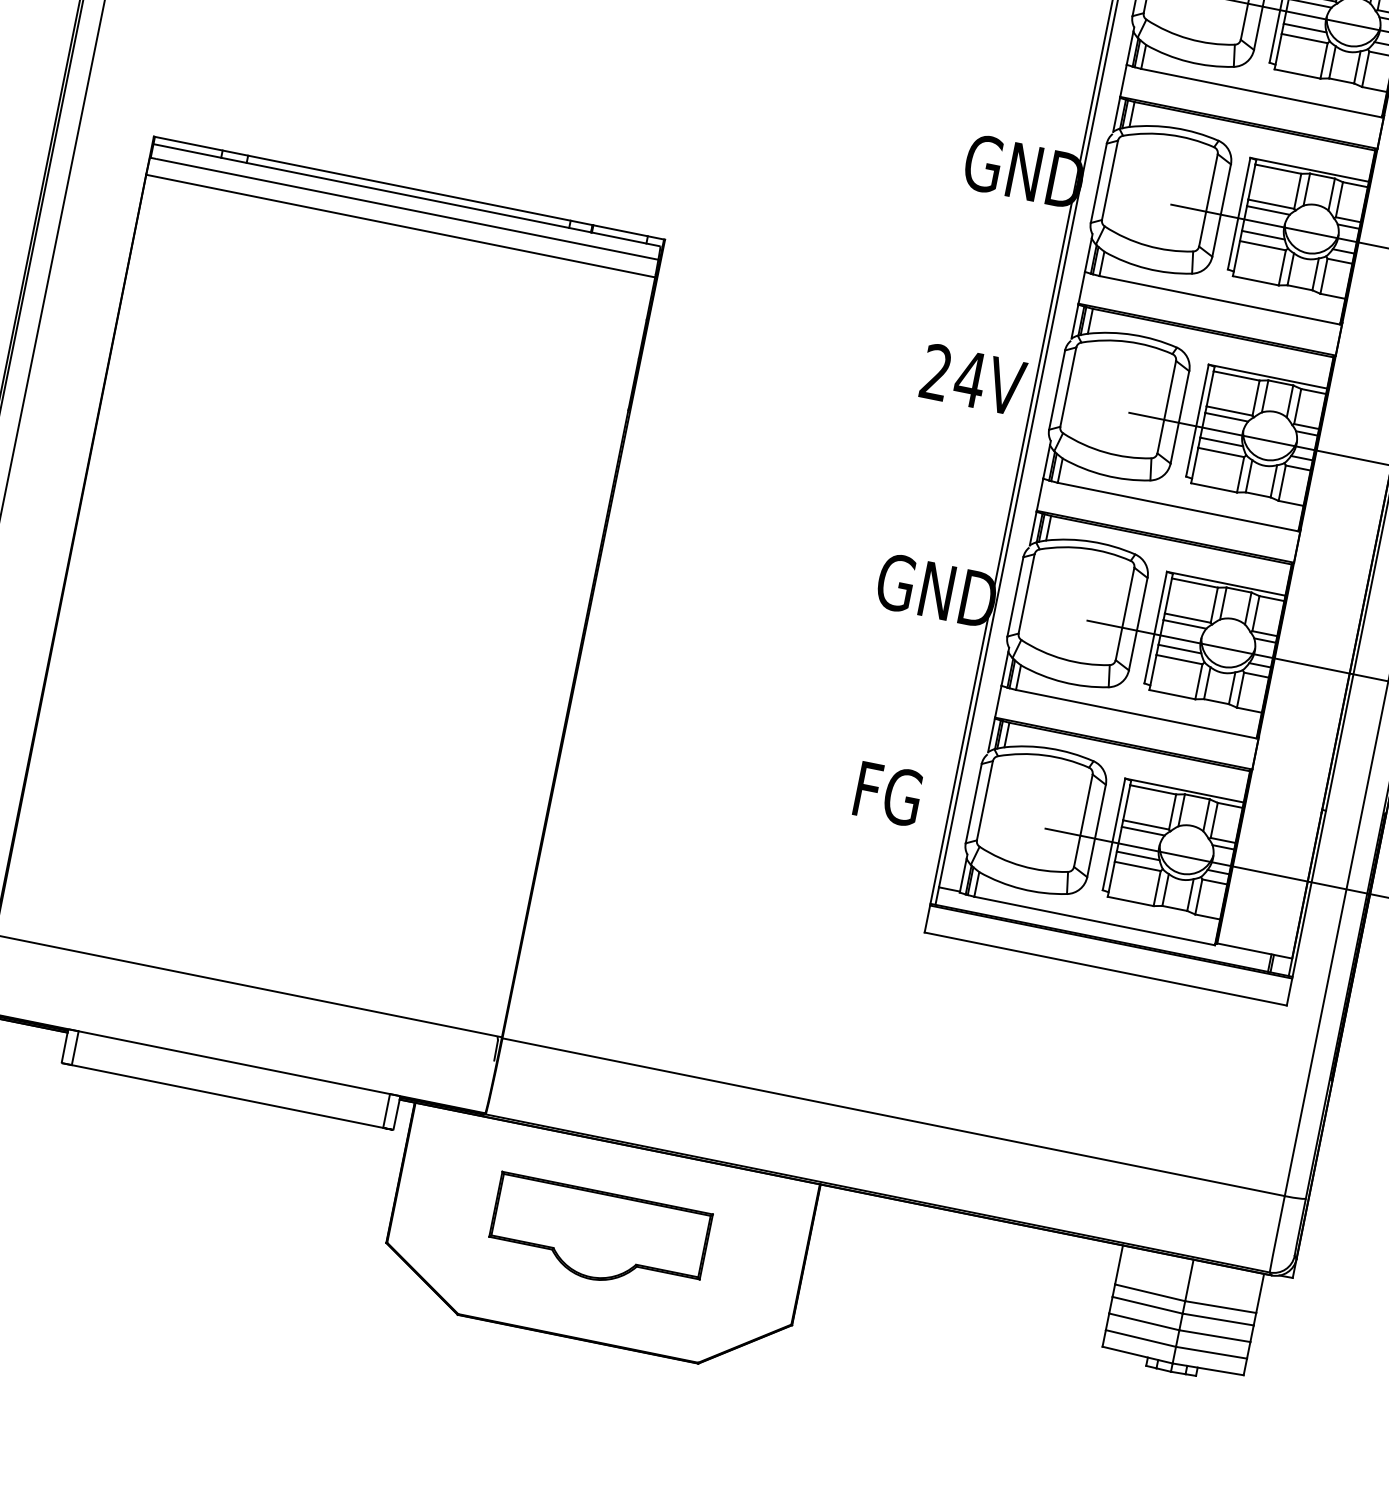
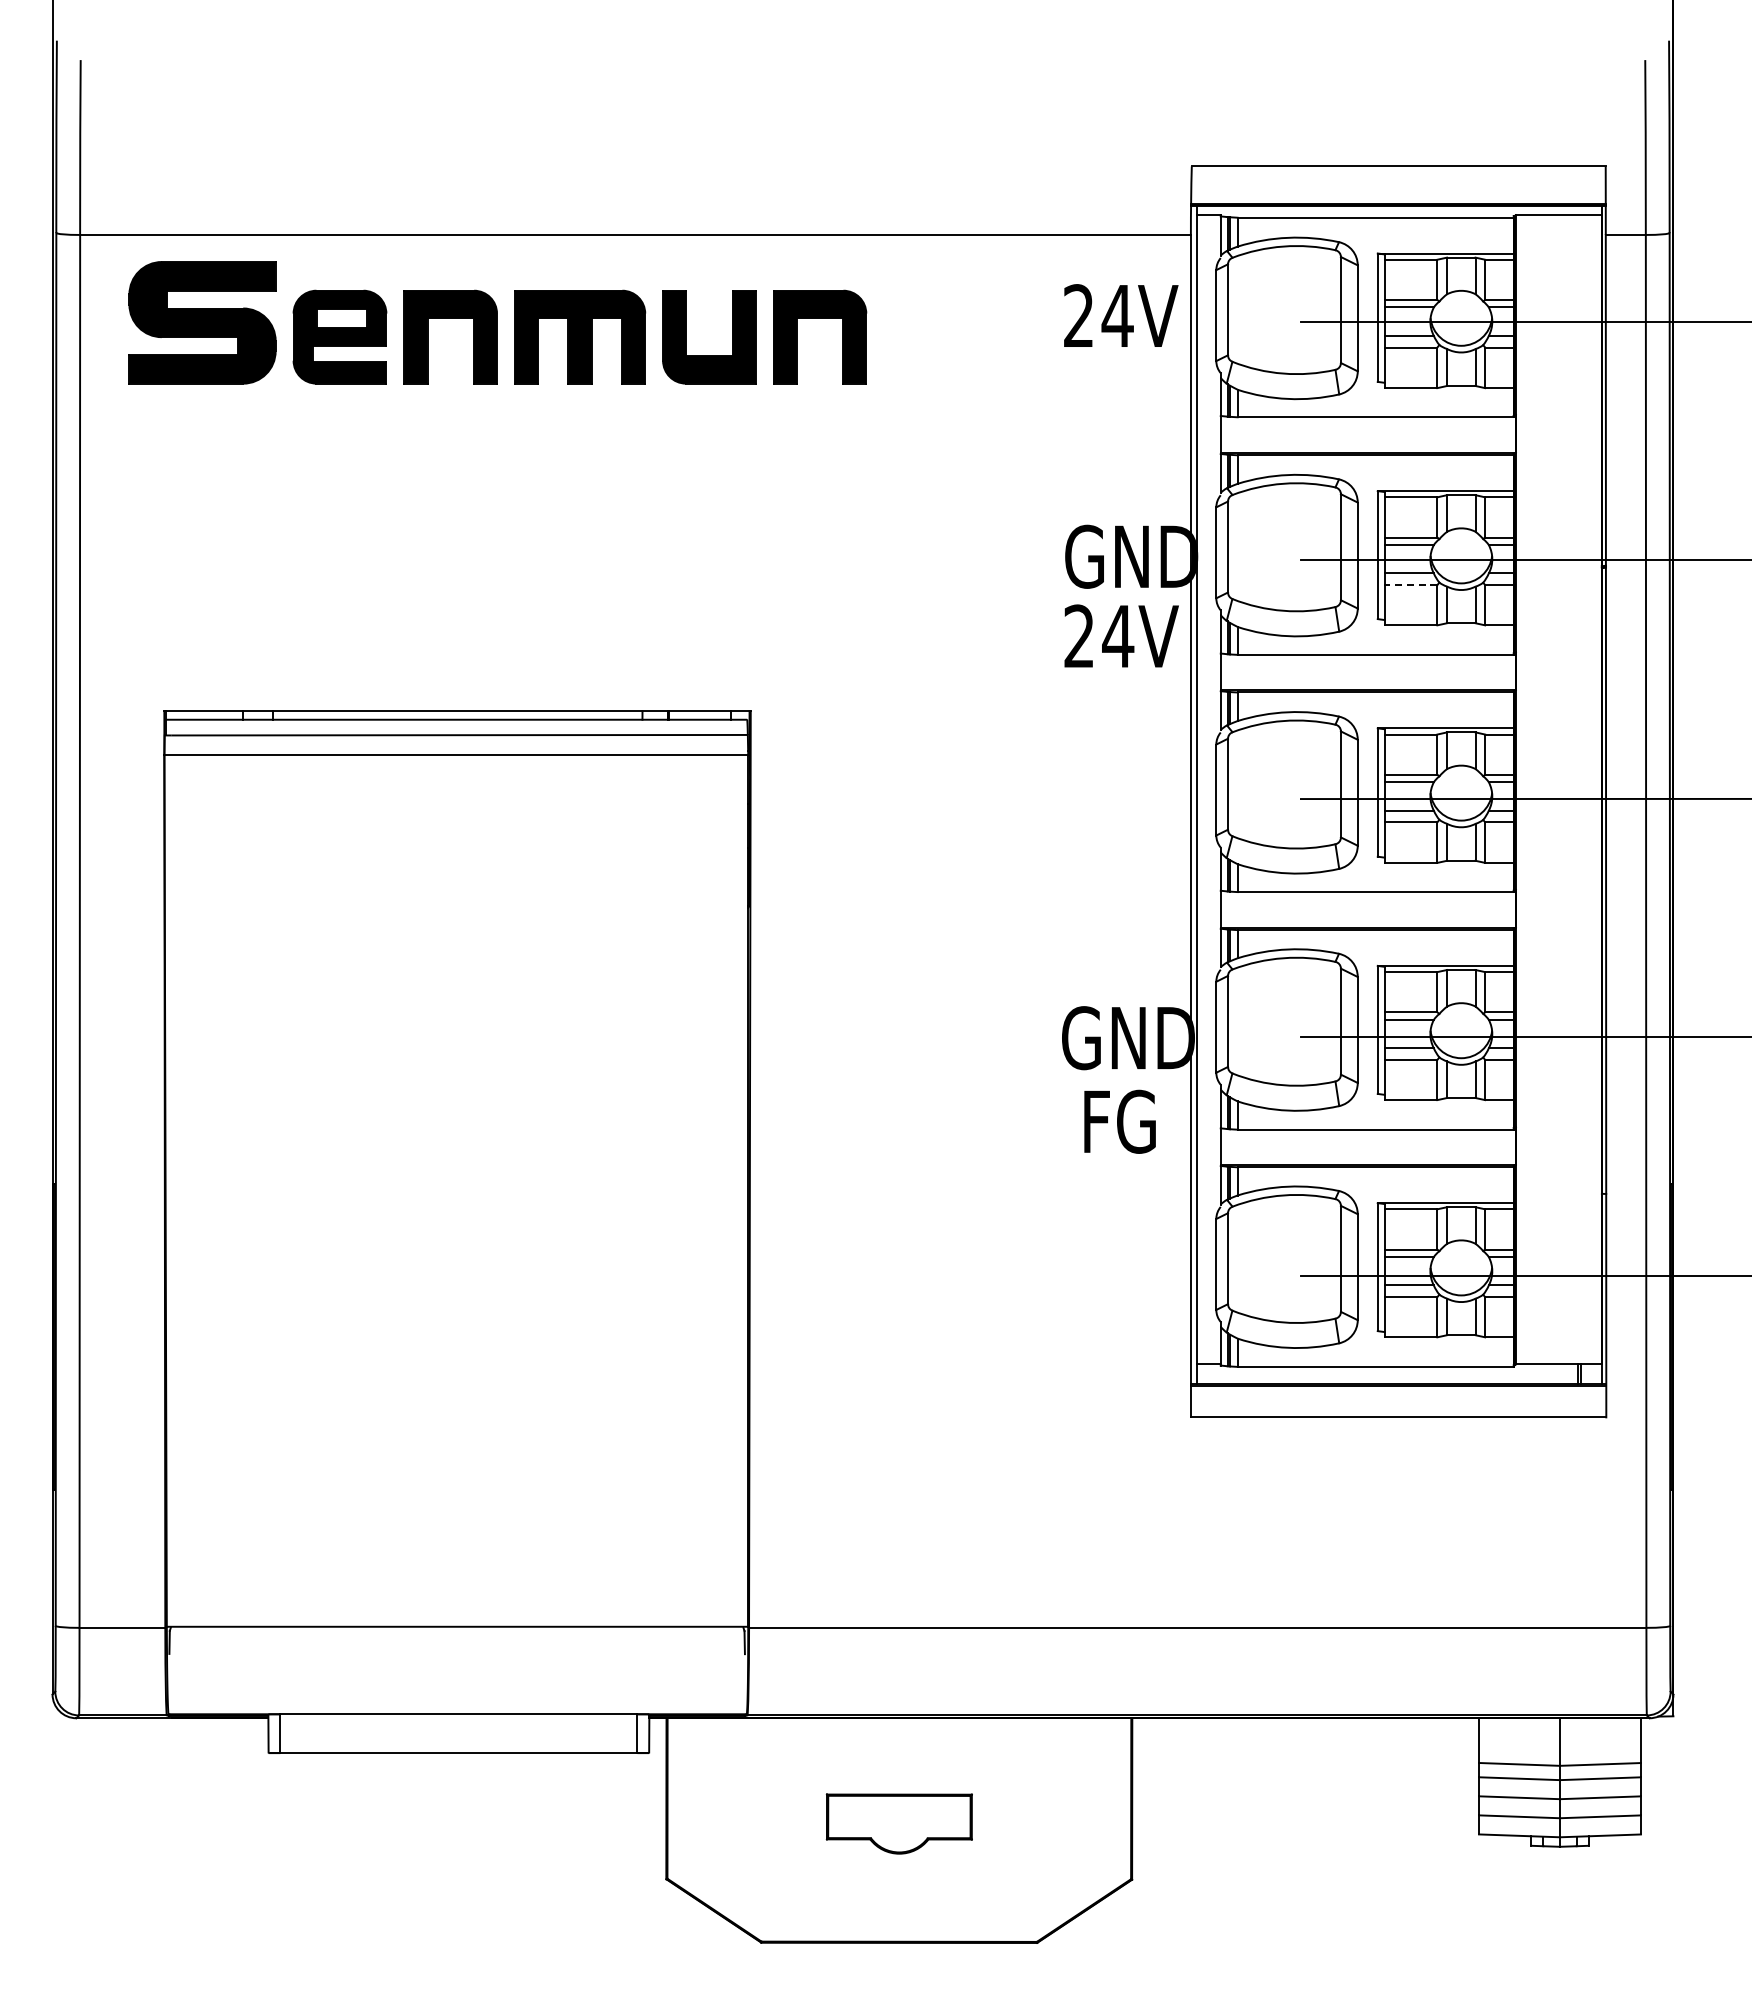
line: (1262, 245) -> (1410, 585), solid -> dashed
text: (973, 379) -> (1121, 635), moved
text: (887, 793) -> (1119, 1121), moved
part: (599, 1235) -> (899, 1823), size x0.6

